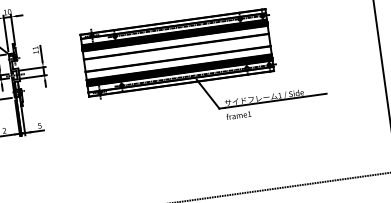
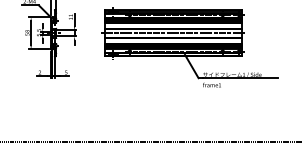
line: (177, 53) -> (173, 33), added

